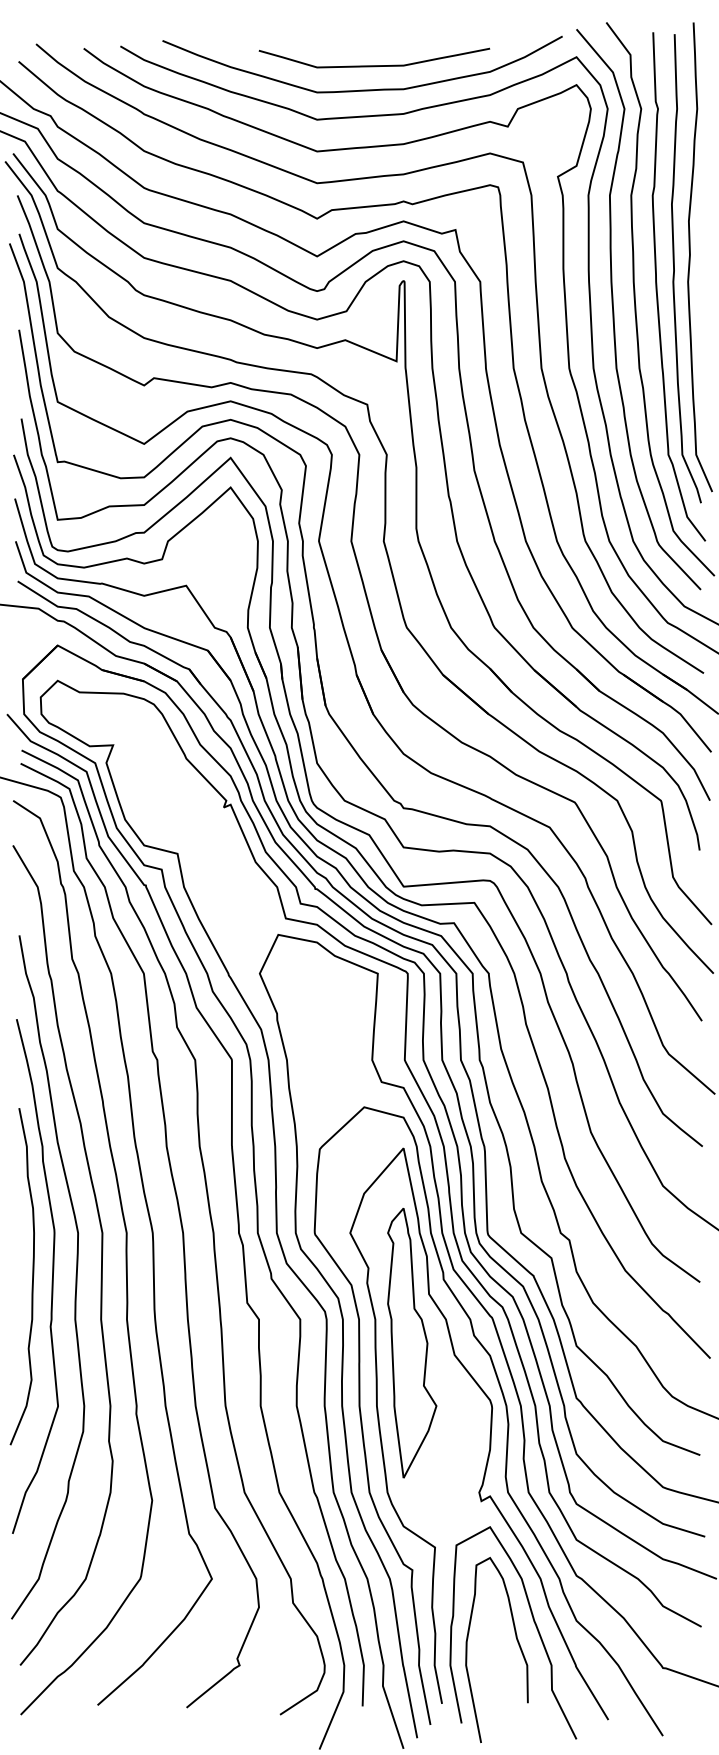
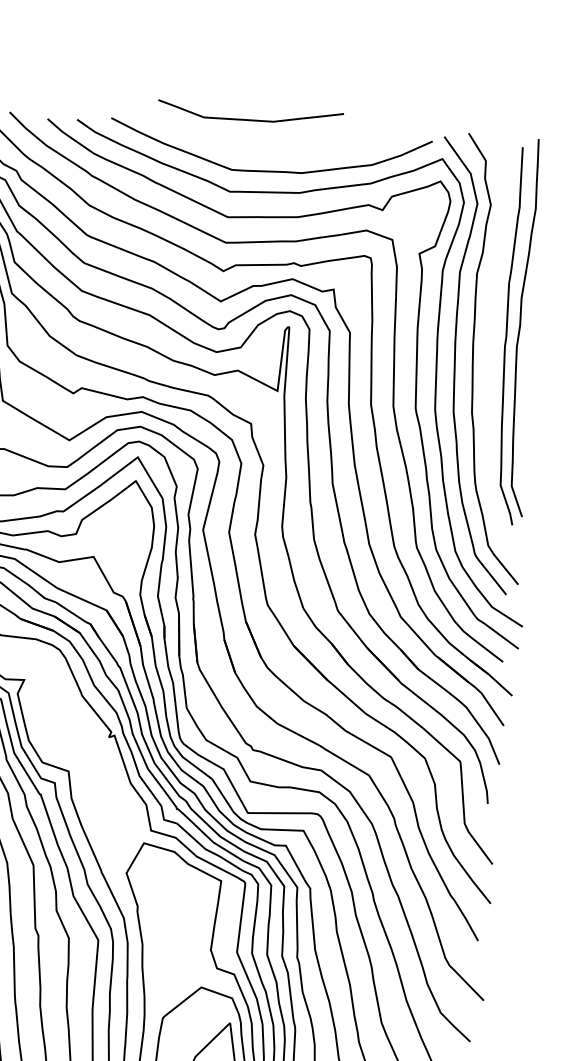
curve: (374, 65) -> (250, 119), moved
curve: (657, 286) -> (491, 348), removed

